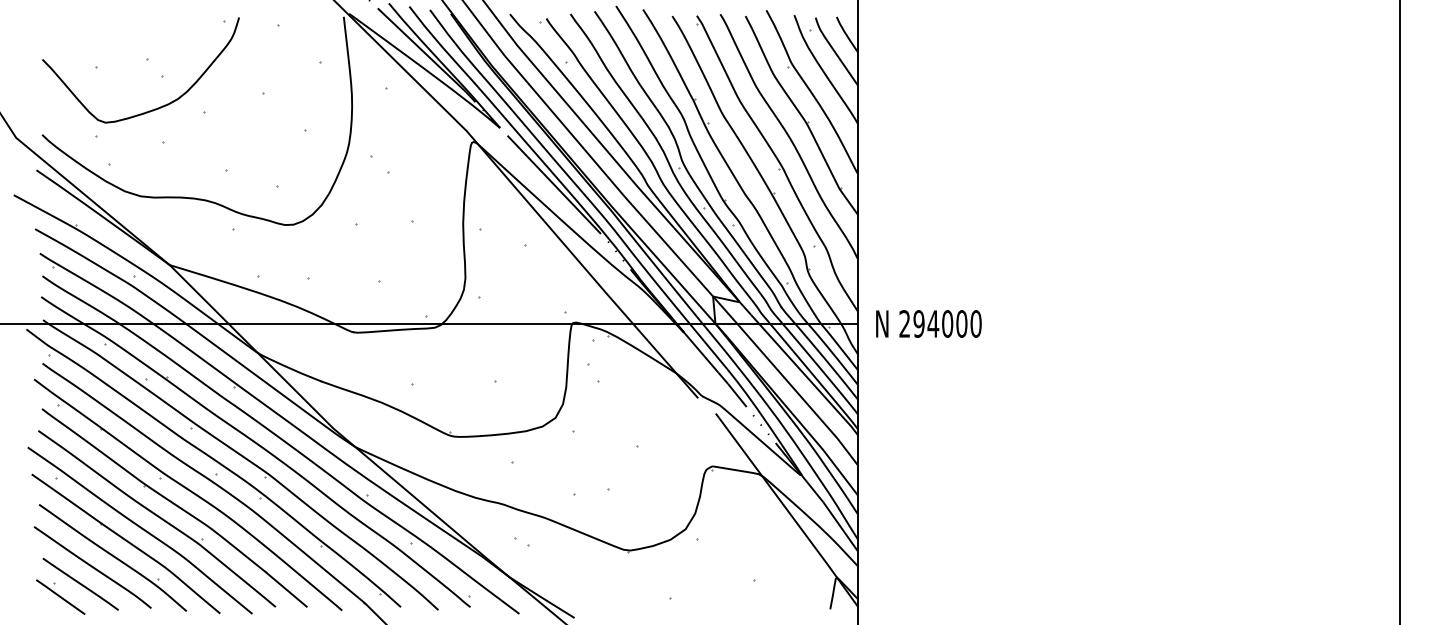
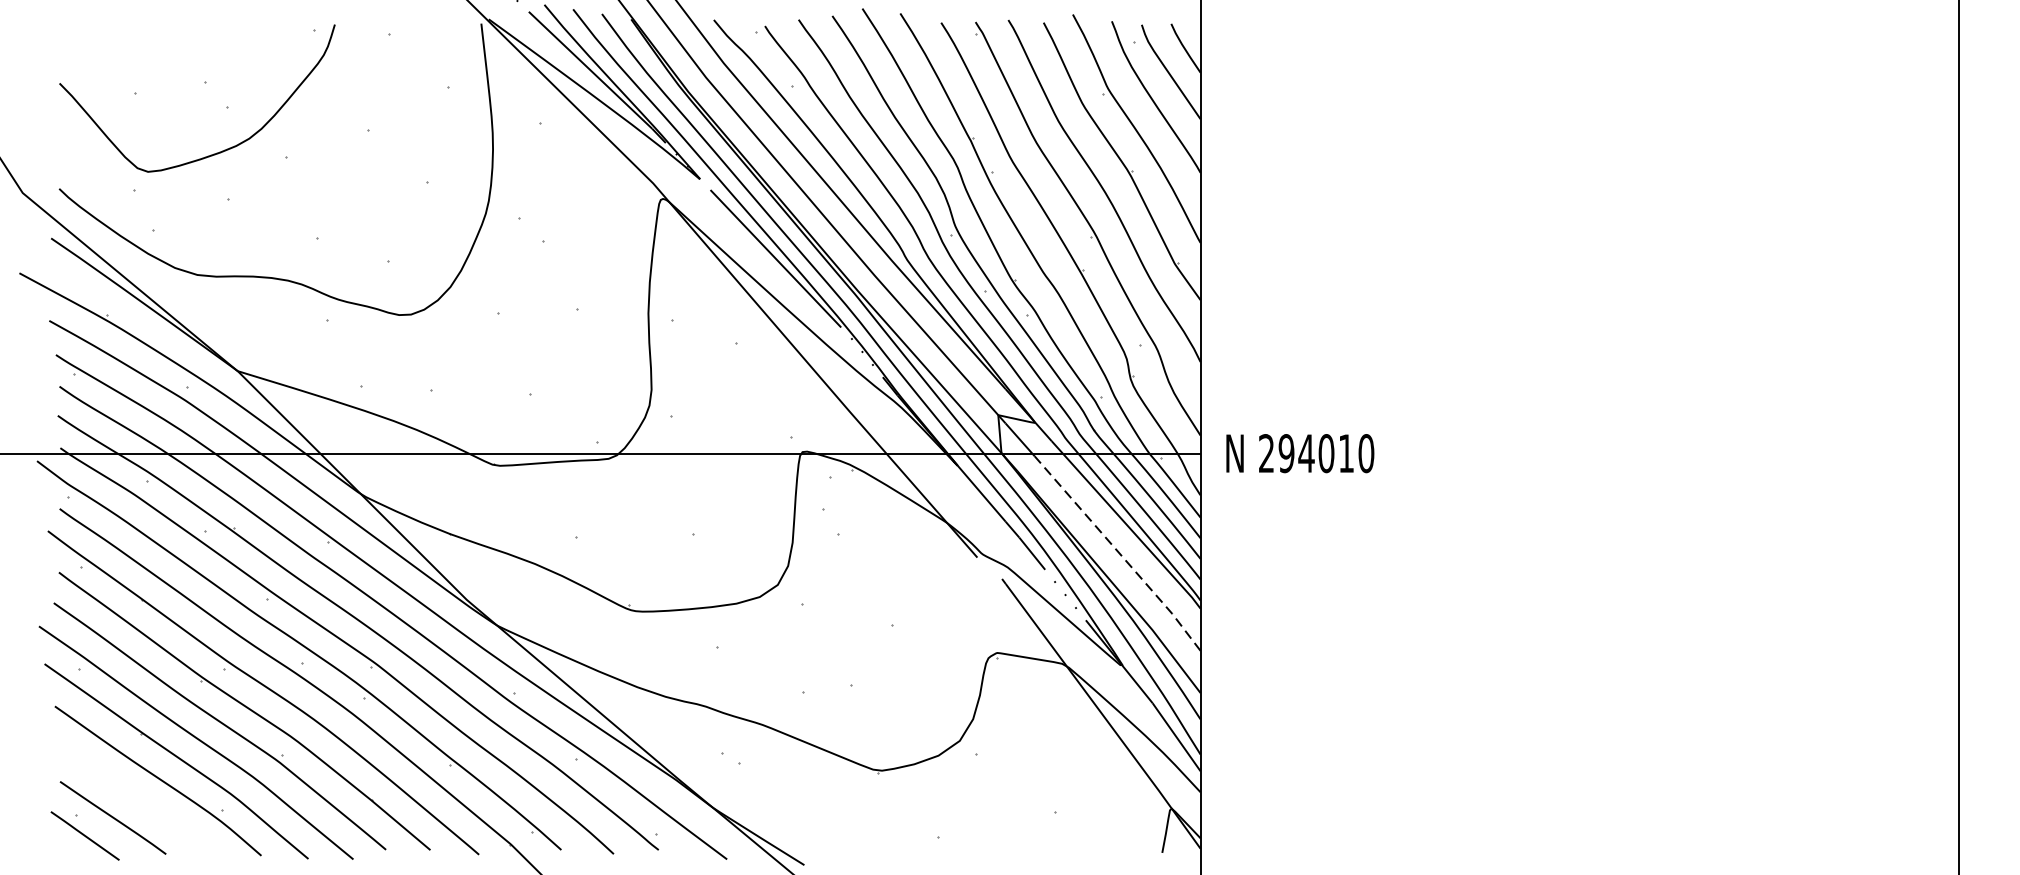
text: (961, 323) -> (1345, 452), 294000 -> 294010
line: (799, 394) -> (1119, 552), solid -> dashed
curve: (92, 567) -> (129, 794), removed

